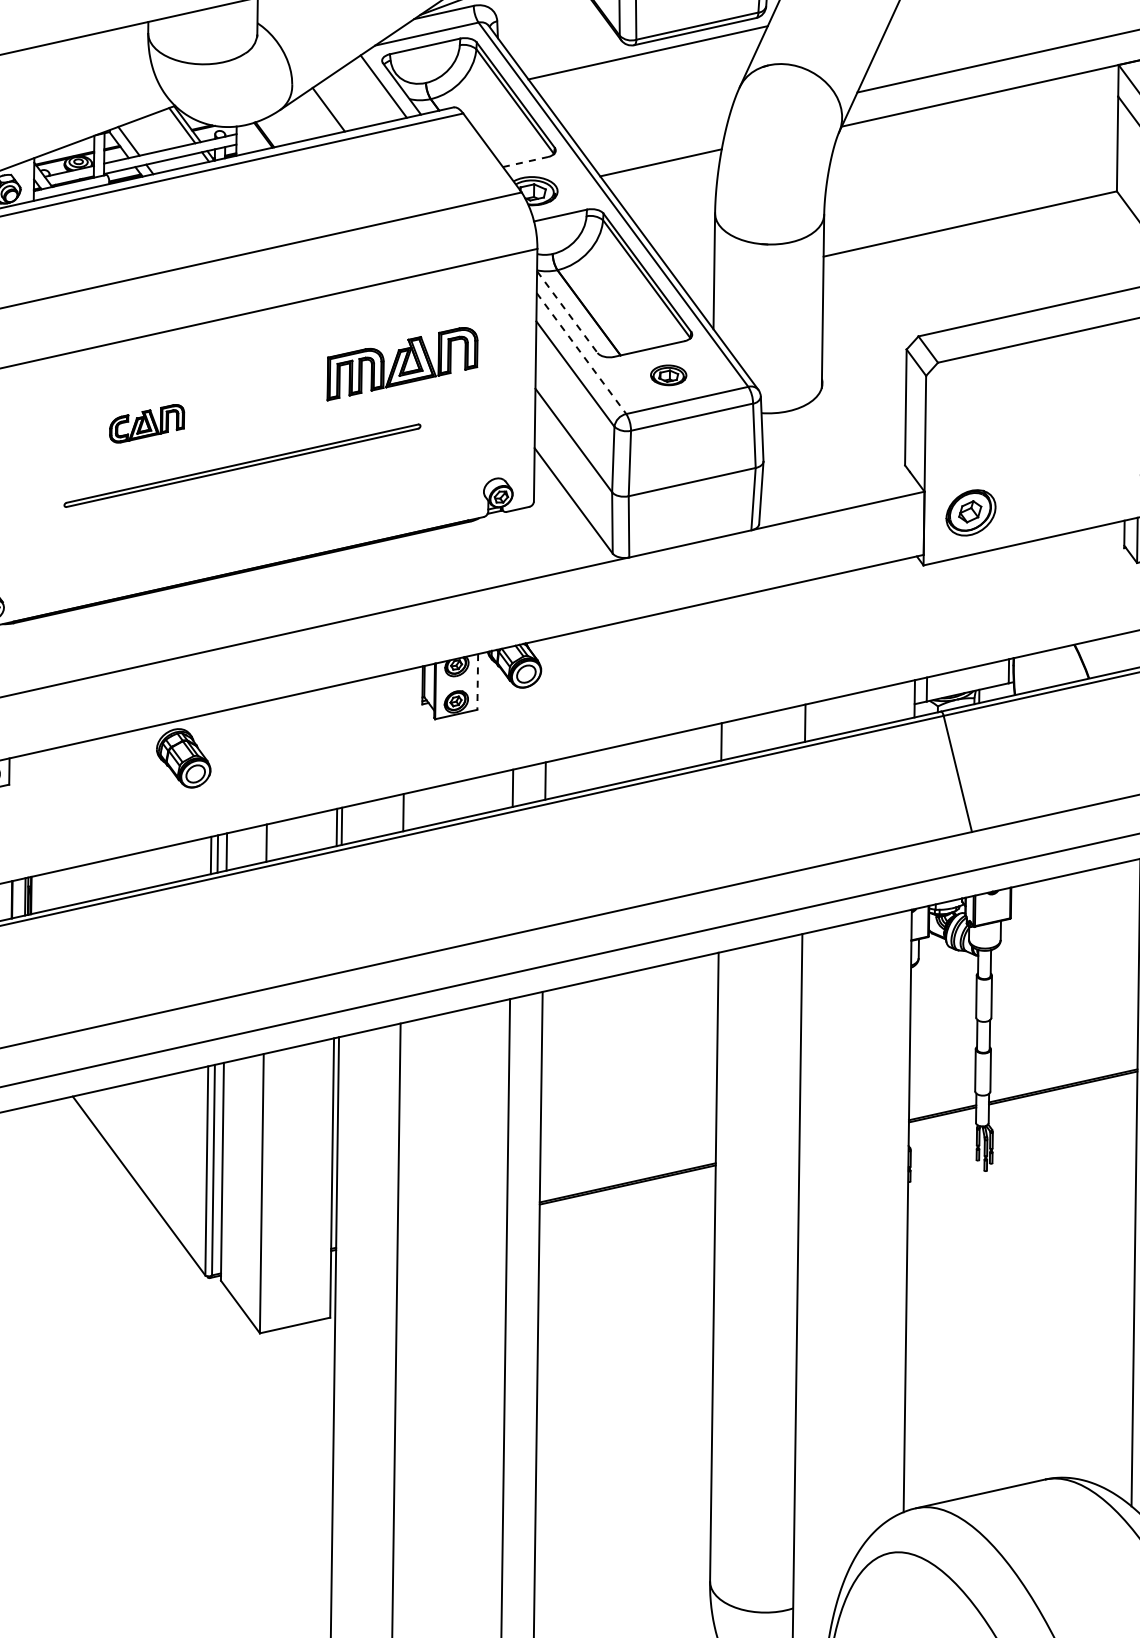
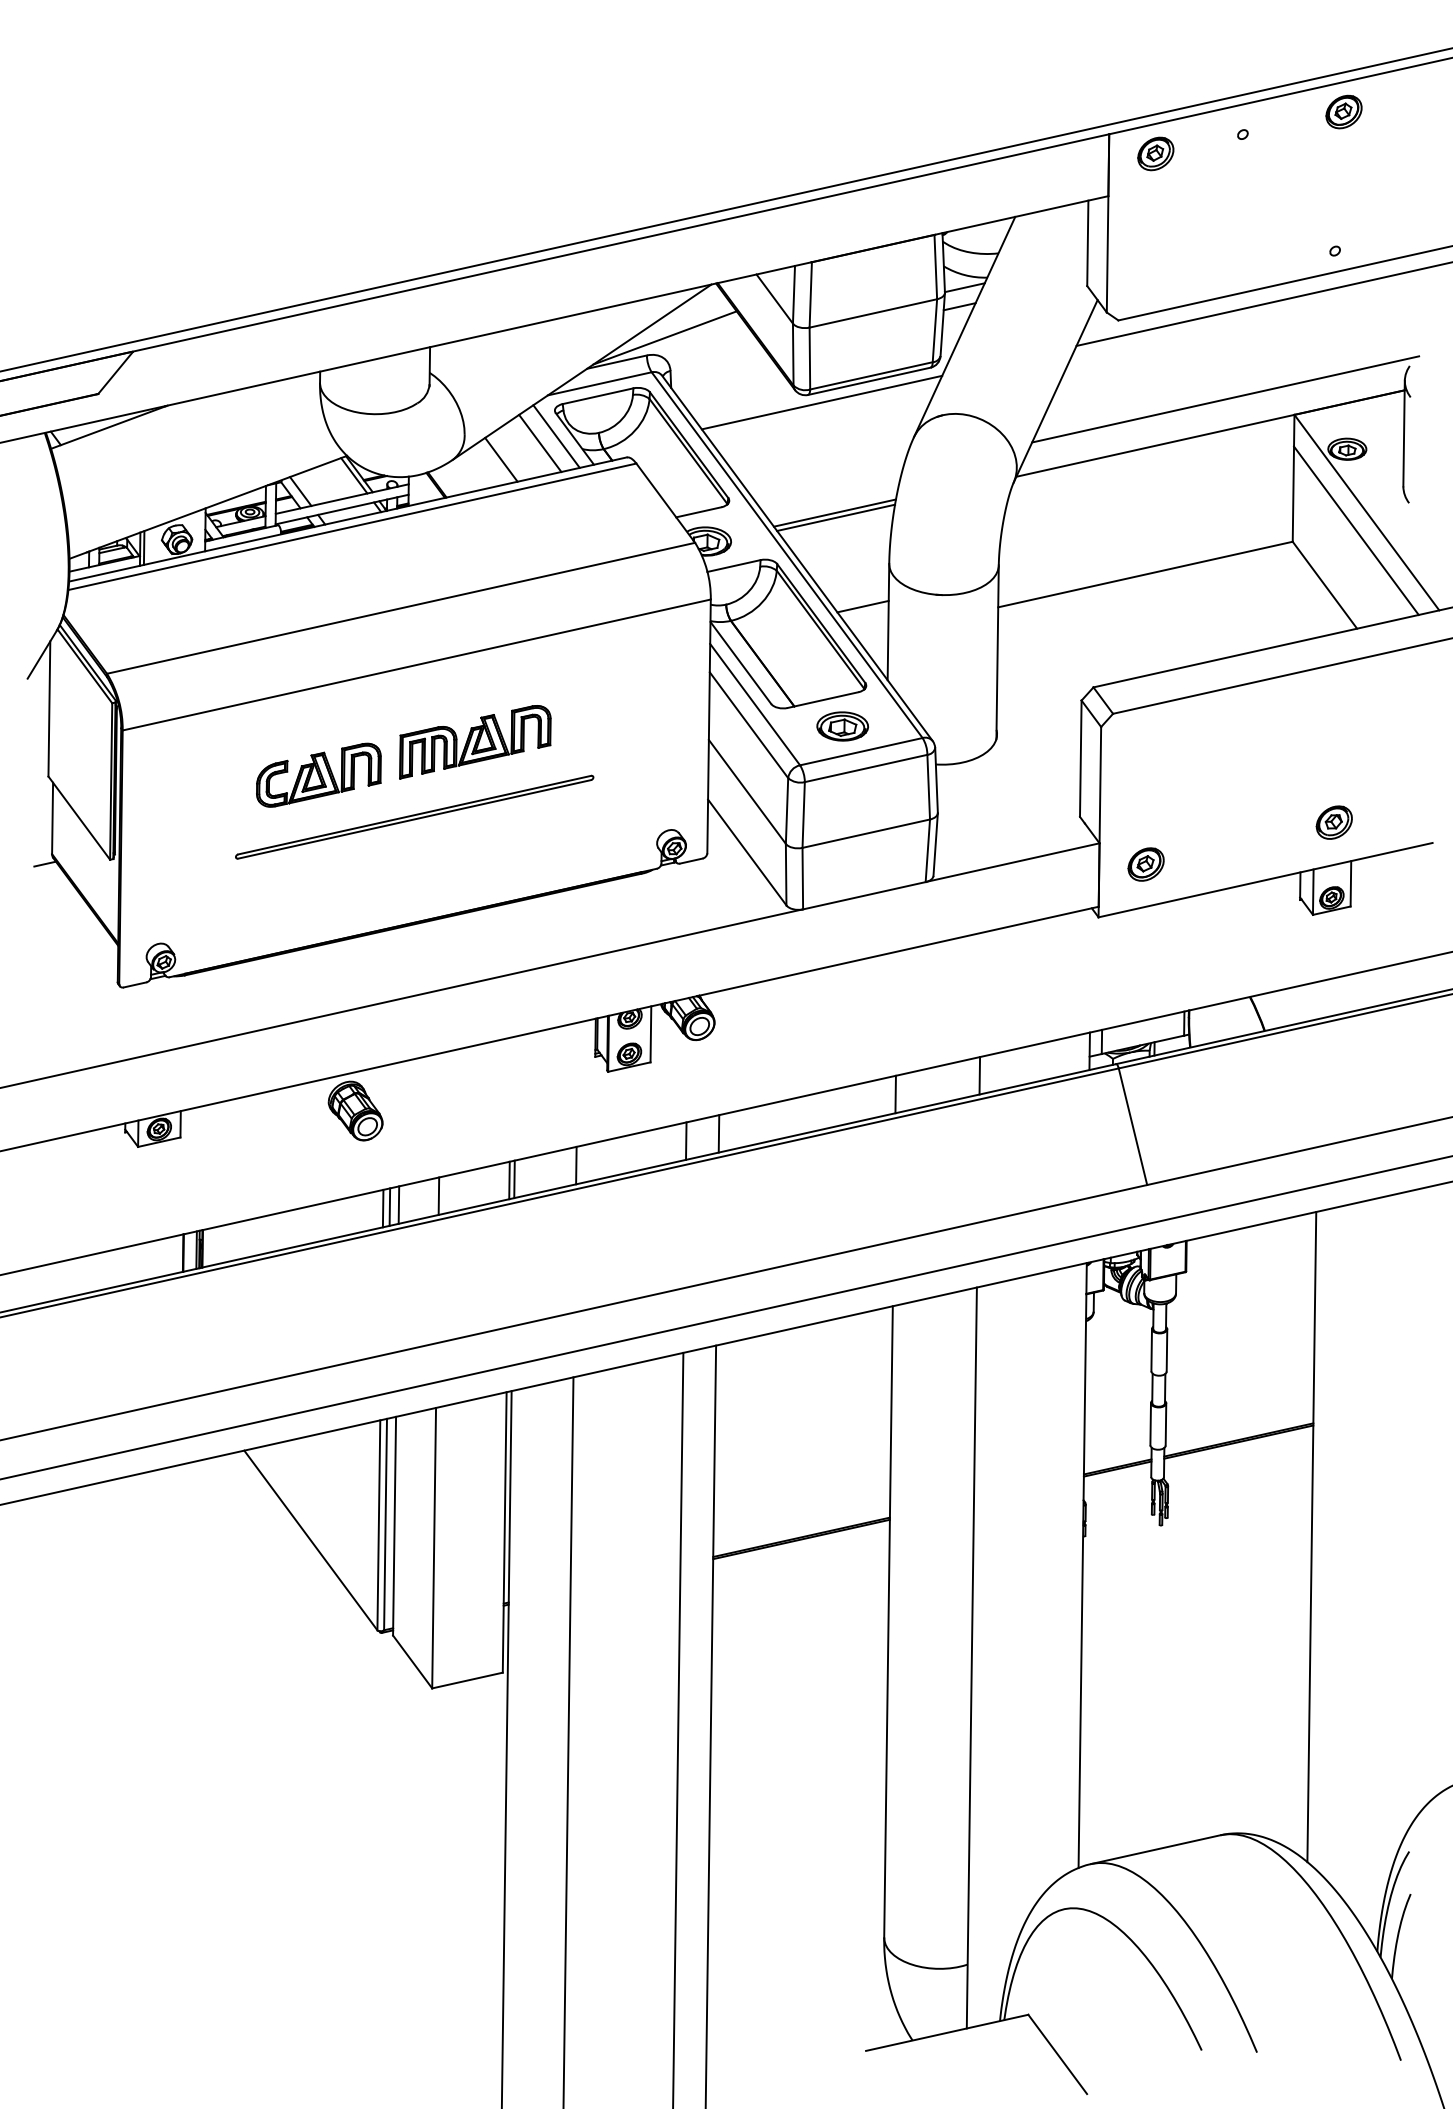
line: (367, 92) -> (540, 442), added
line: (526, 162) -> (699, 512), dashed -> solid
line: (662, 167) -> (836, 517), added
line: (688, 255) -> (862, 606), added
line: (567, 312) -> (741, 663), dashed -> solid
line: (581, 353) -> (755, 704), dashed -> solid
part: (402, 364) -> (475, 742), moved
part: (668, 375) -> (842, 726), size x1.43
part: (146, 423) -> (318, 774), size x1.67
part: (970, 512) -> (1145, 864), size x0.71
line: (477, 682) -> (650, 1034), dashed -> solid

